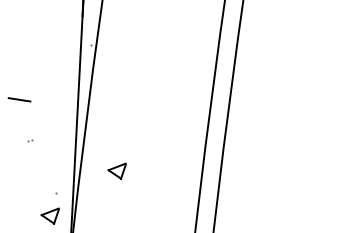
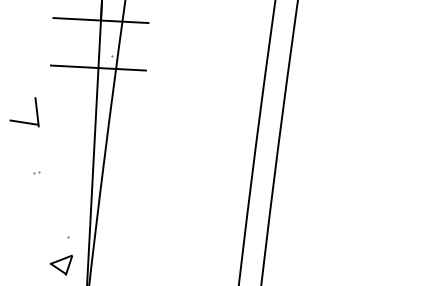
line: (82, 16) -> (100, 20), added
line: (79, 54) -> (97, 67), added
line: (29, 91) -> (36, 112), added
part: (116, 170) -> (142, 209), removed

